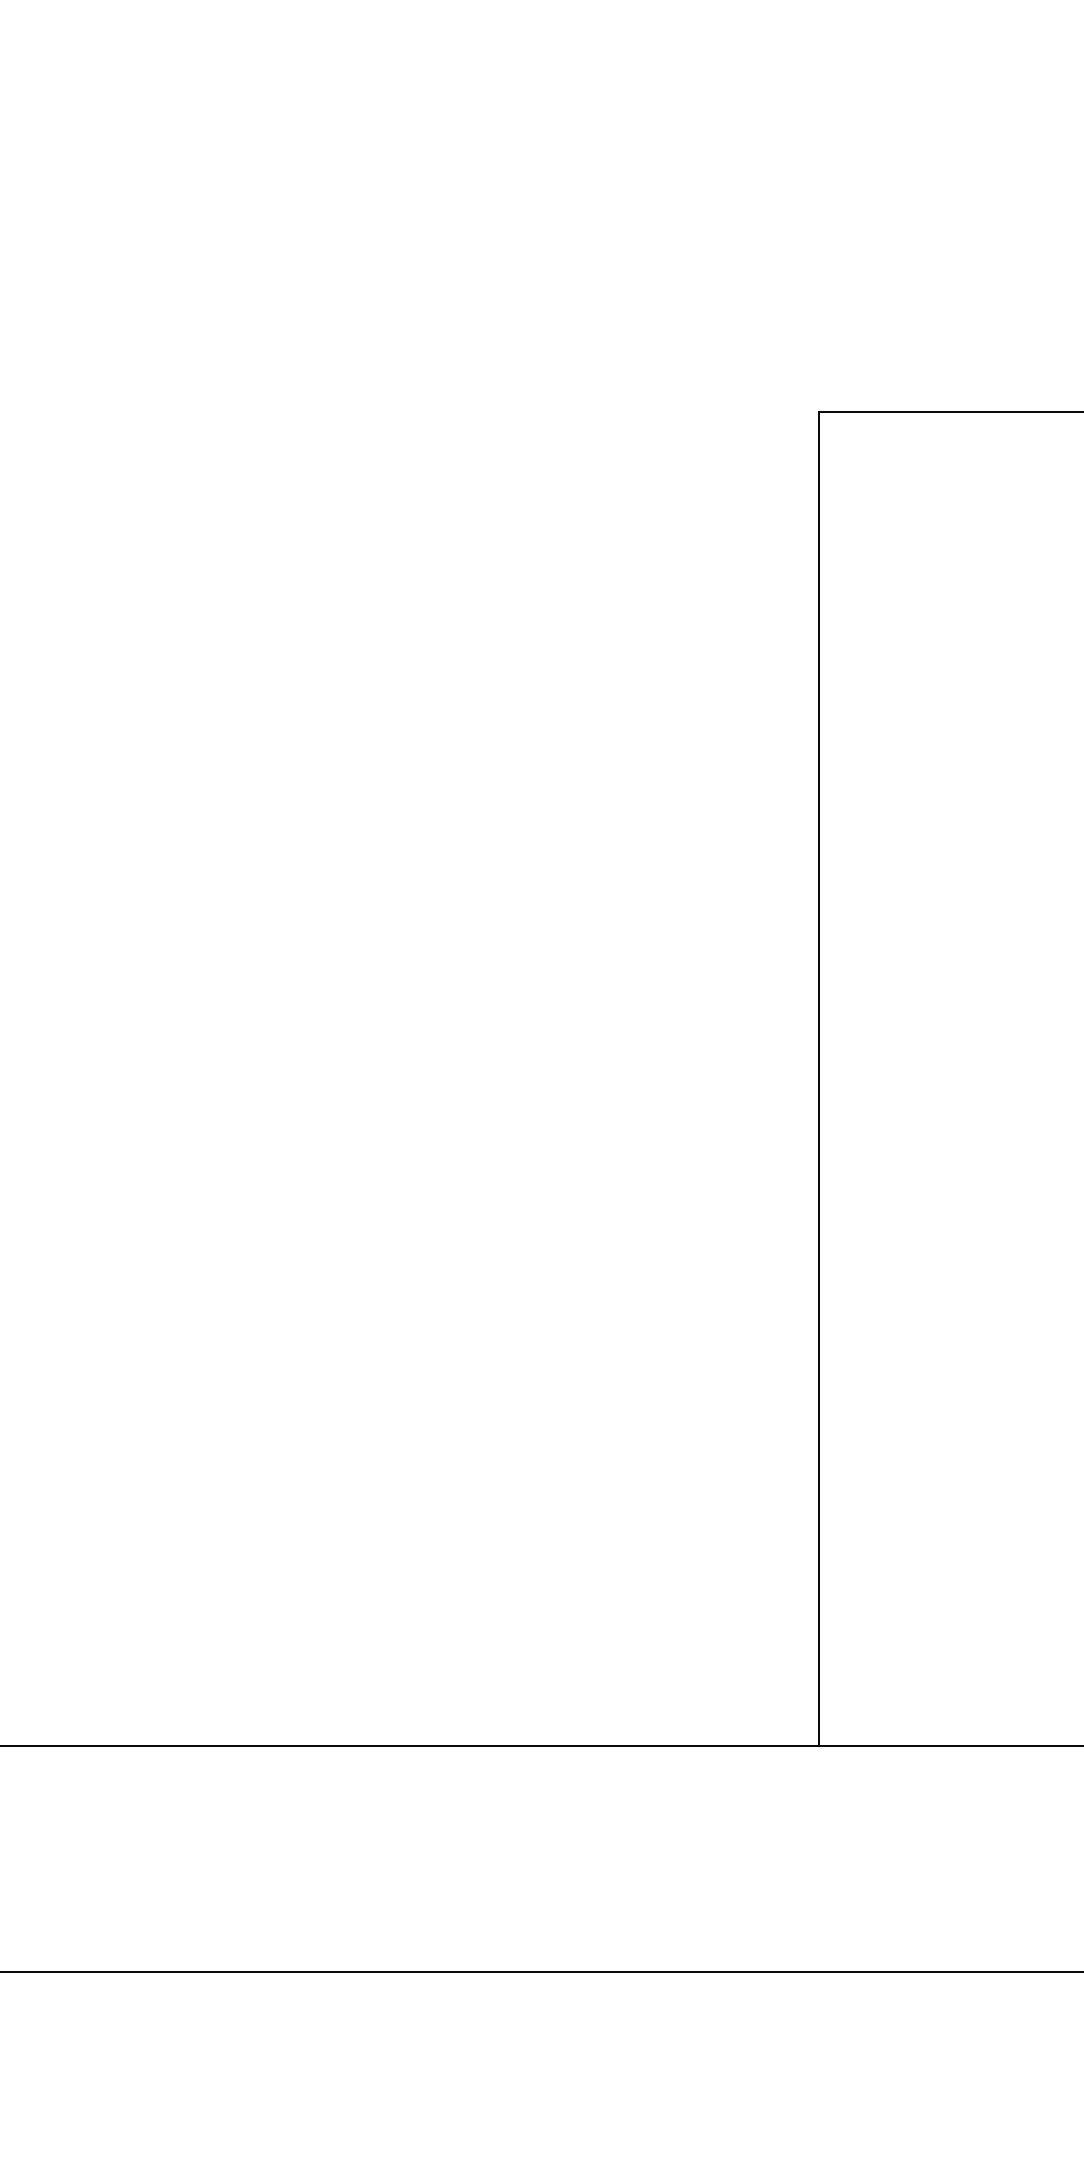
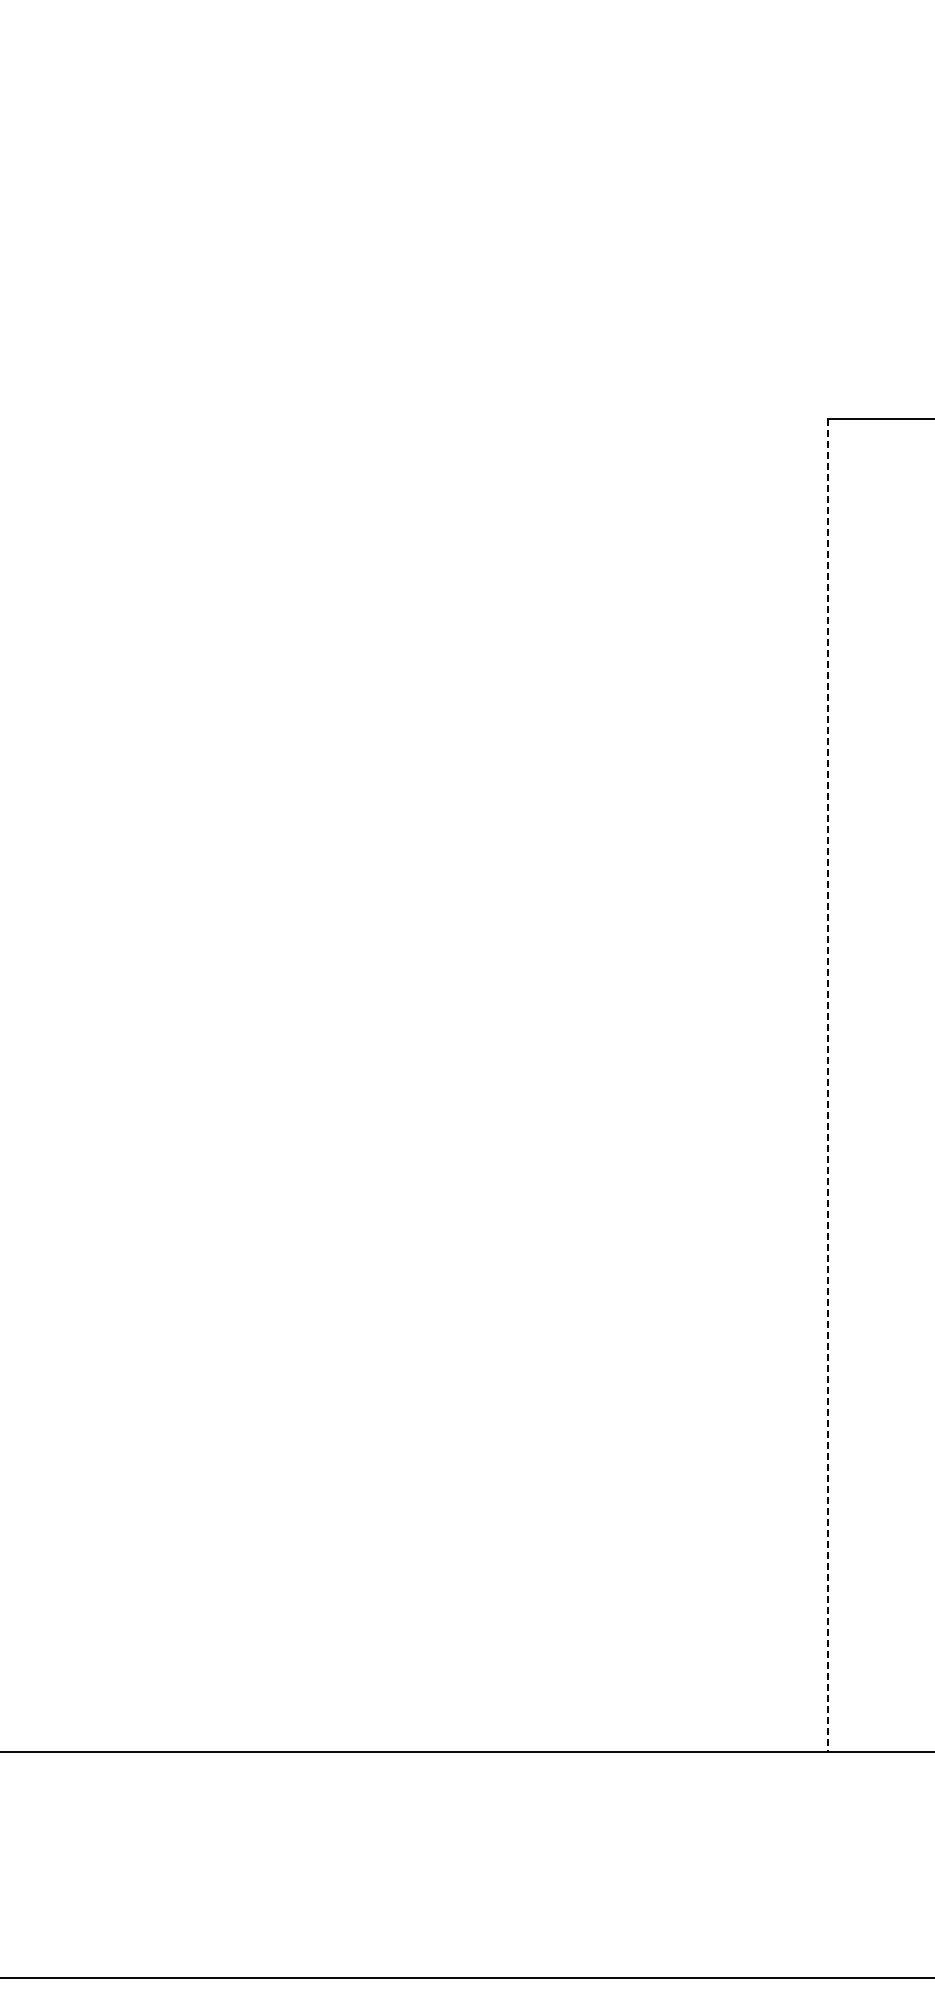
line: (819, 1079) -> (828, 1086), solid -> dashed

